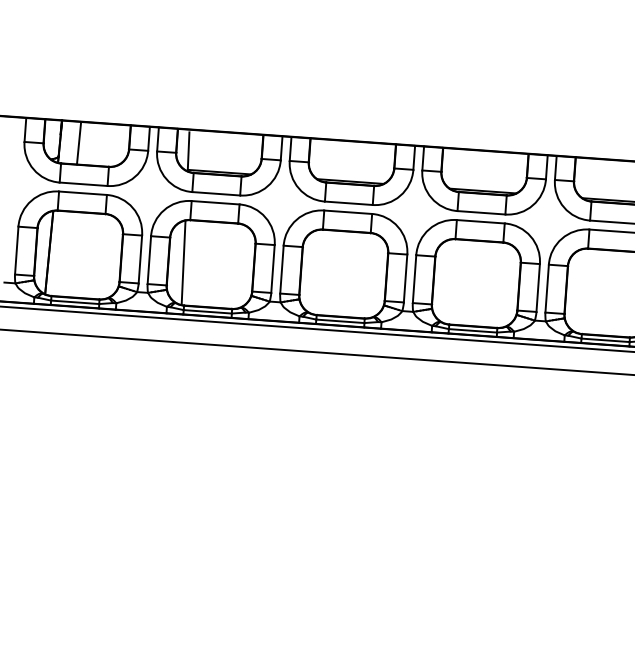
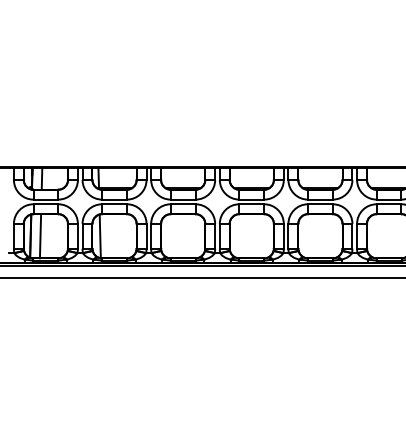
line: (68, 254) -> (40, 236), added

